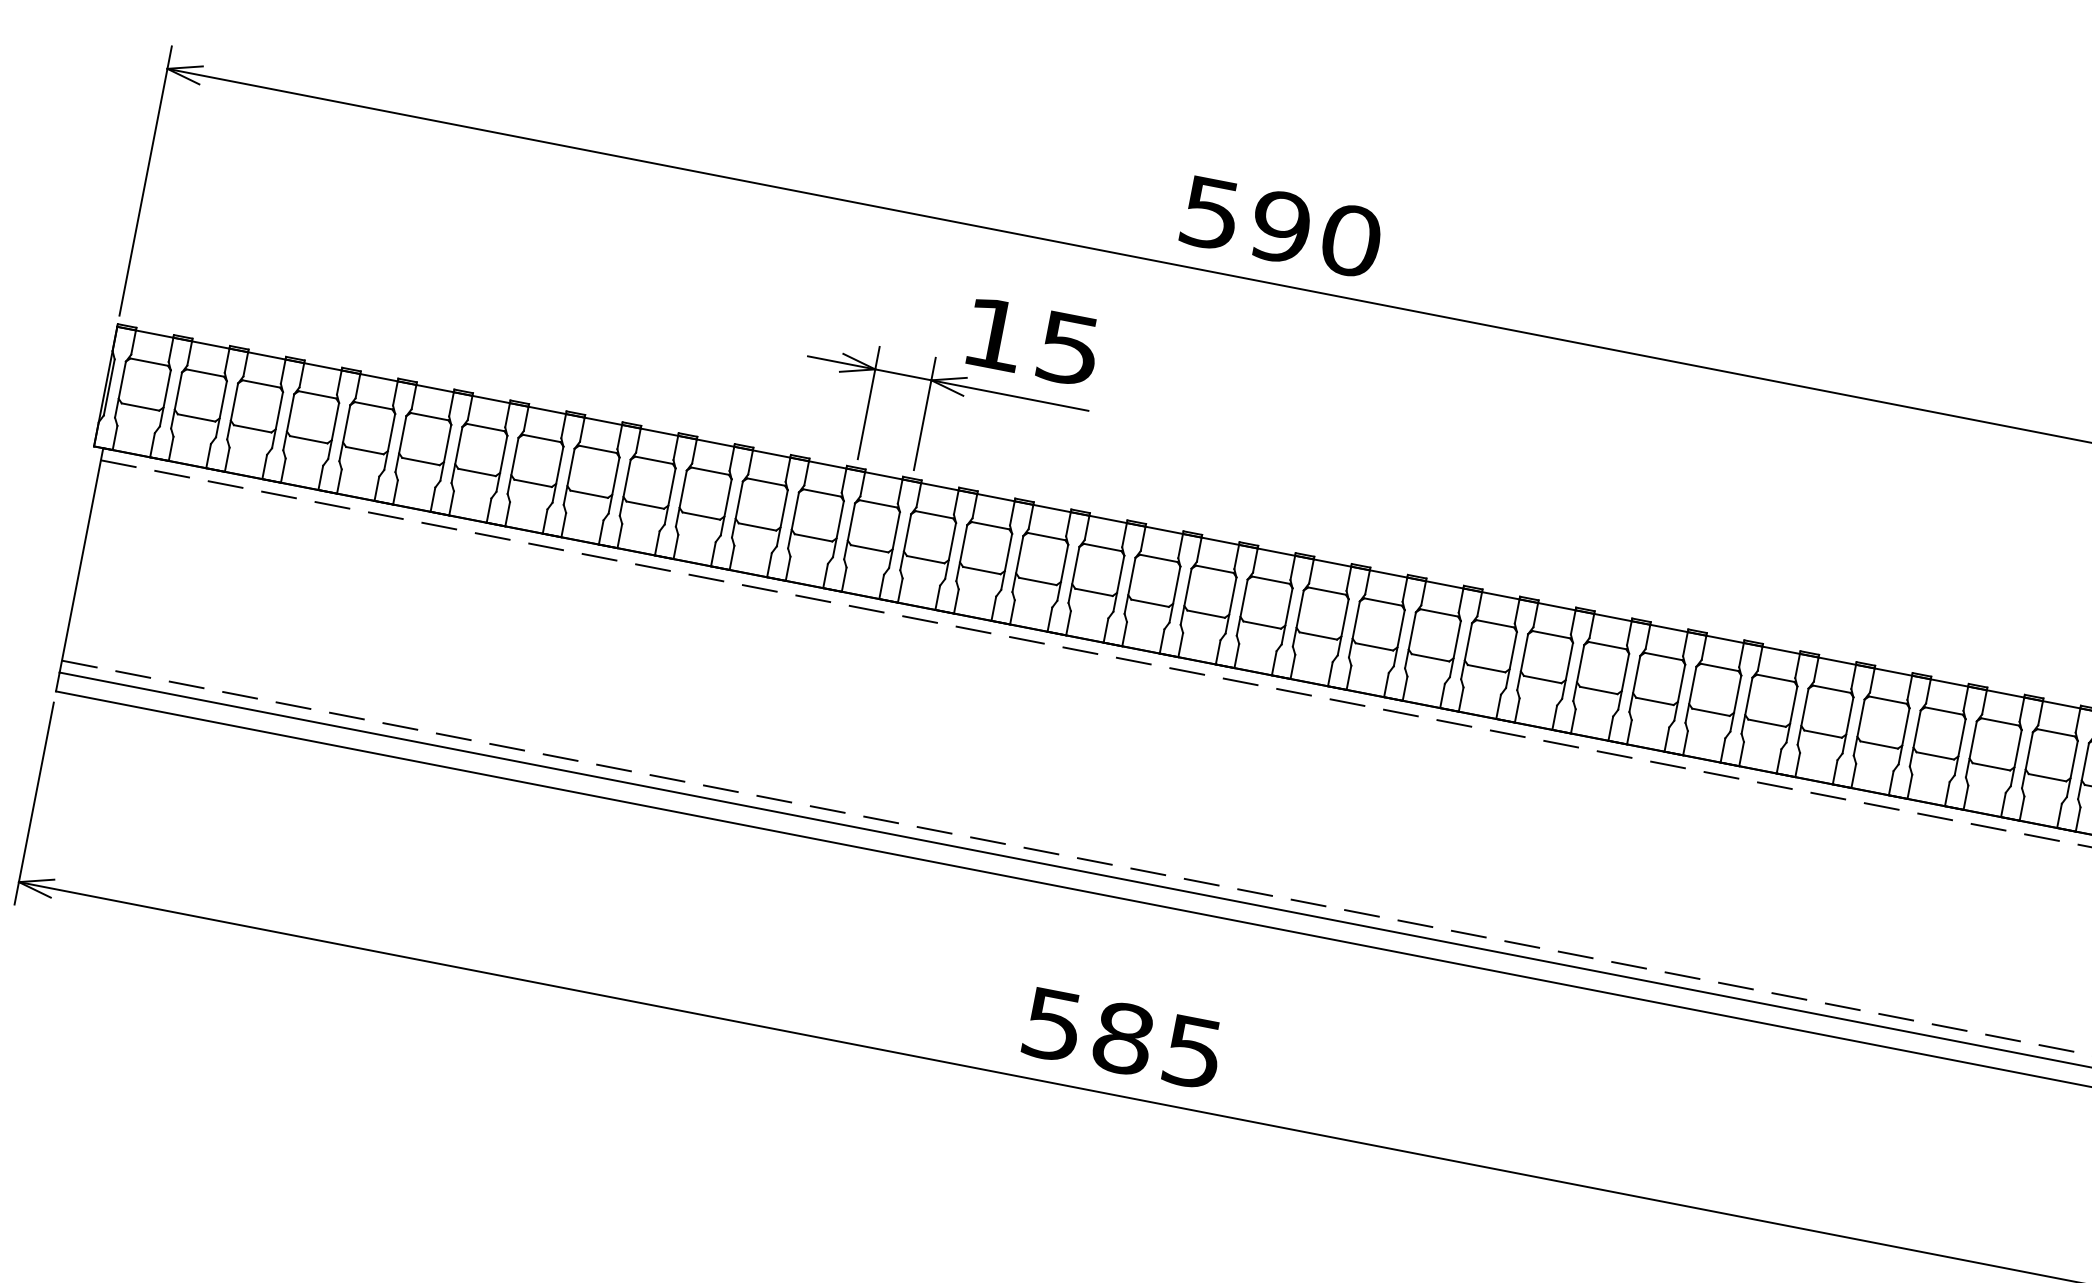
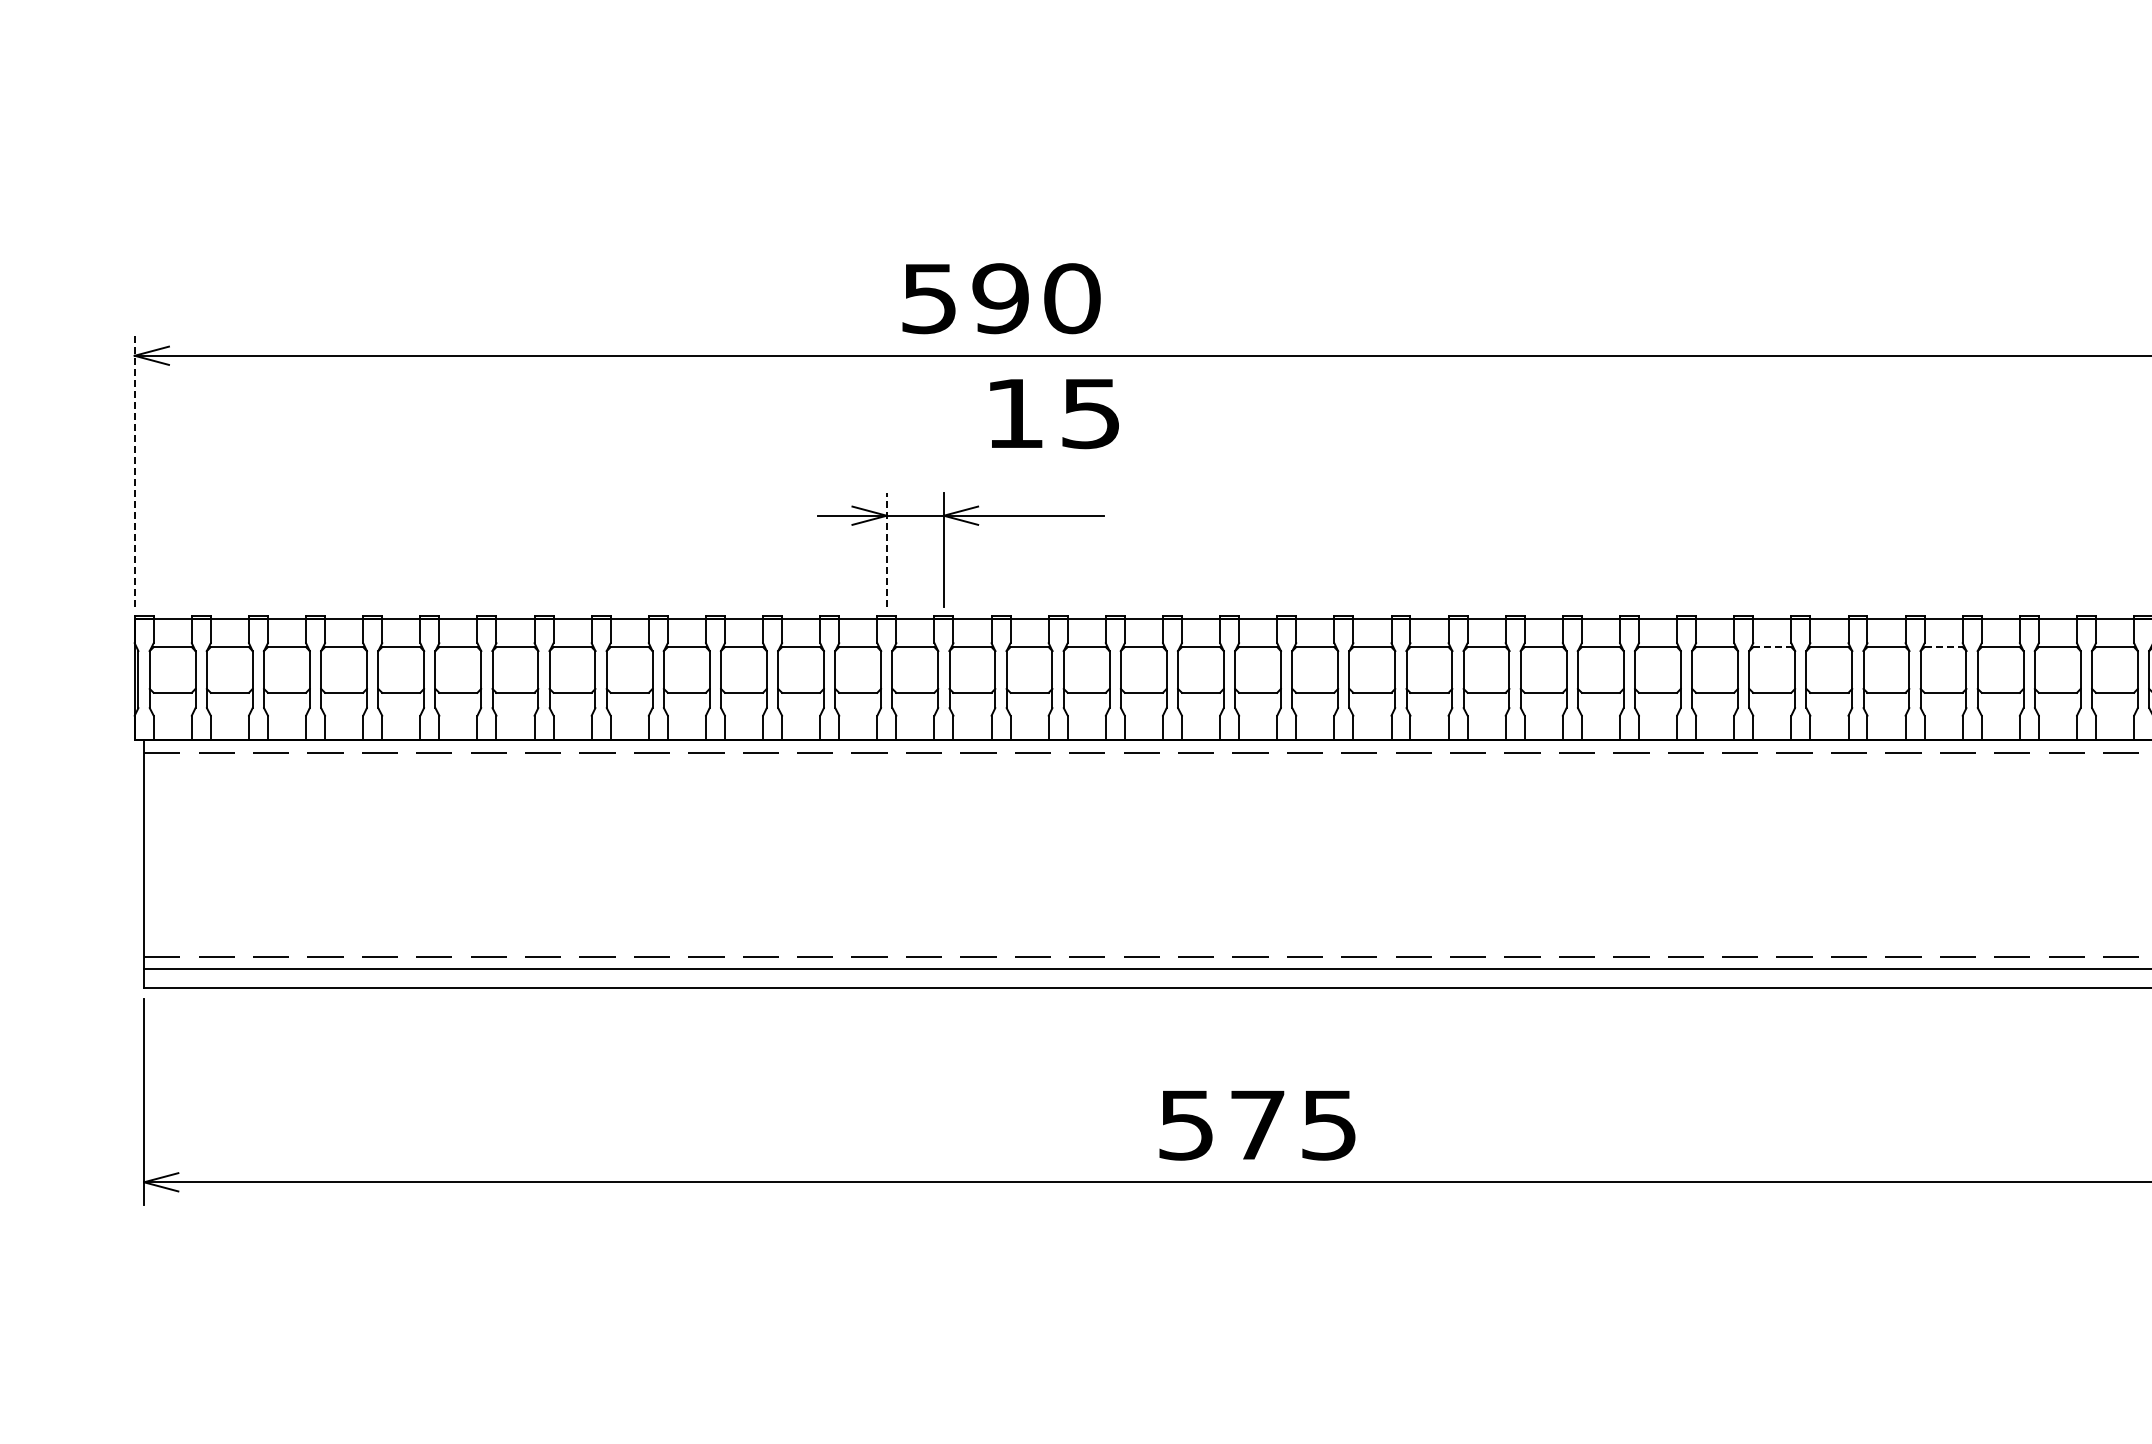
line: (145, 180) -> (134, 469), solid -> dashed
text: (1281, 227) -> (1001, 298), moved
text: (1033, 342) -> (1054, 414), moved
line: (868, 402) -> (886, 549), solid -> dashed
line: (1719, 667) -> (1772, 647), solid -> dashed
line: (1888, 700) -> (1944, 647), solid -> dashed
text: (1124, 1038) -> (1258, 1124), 585 -> 575

